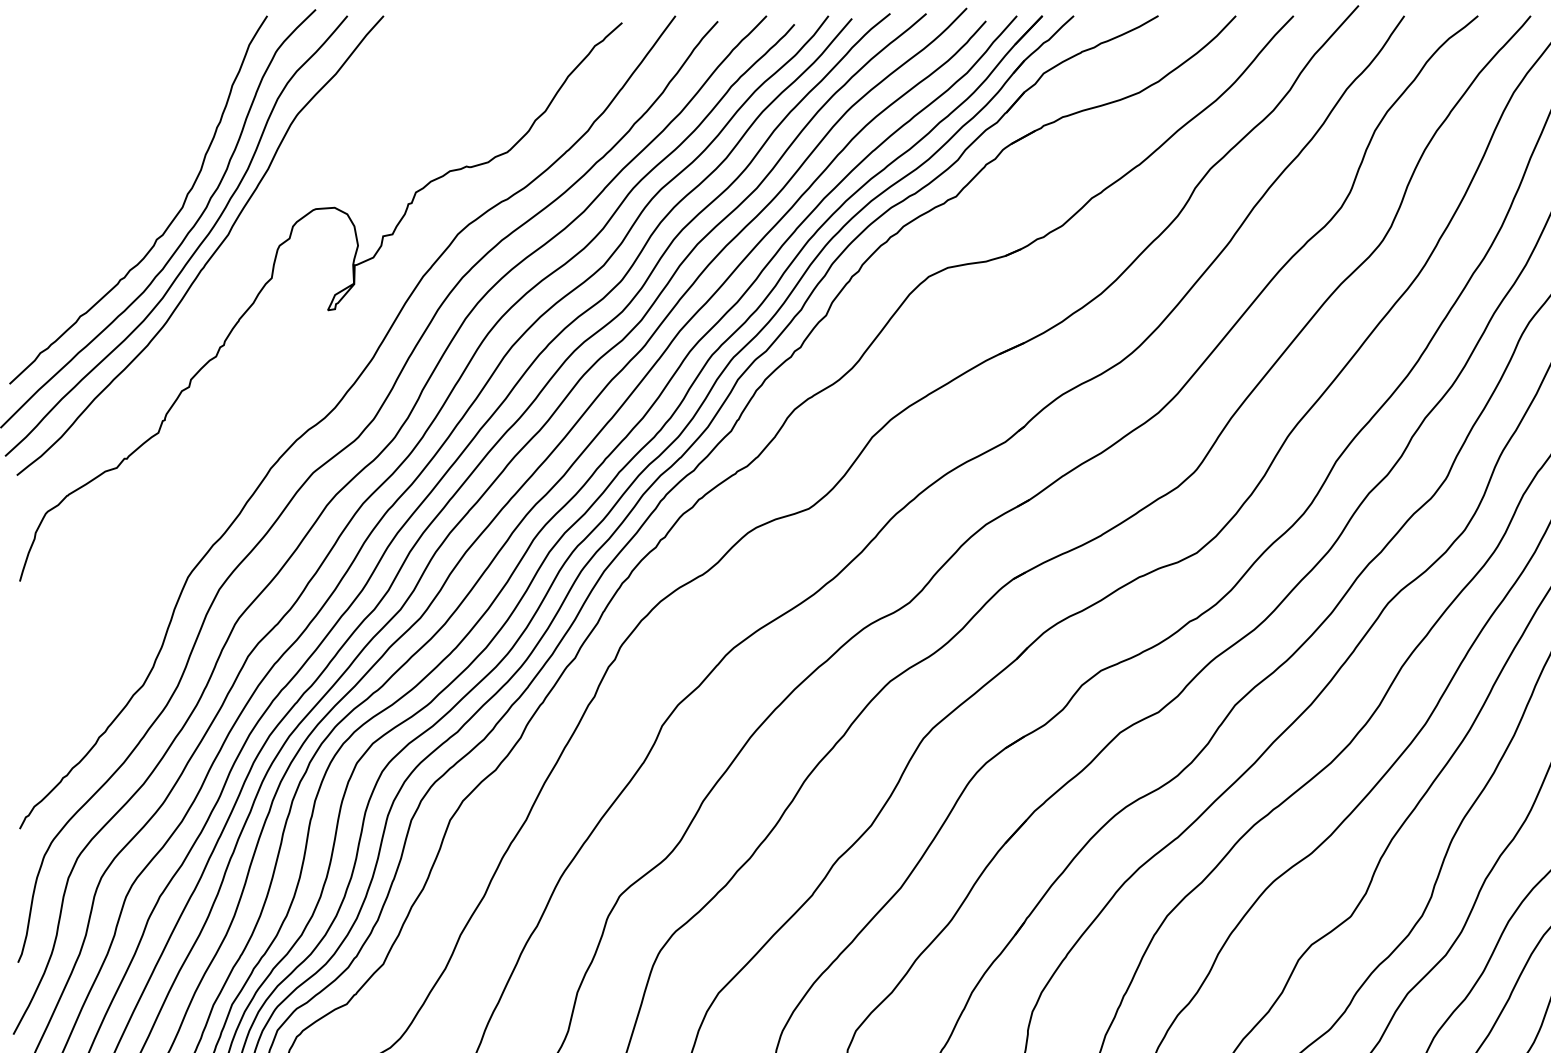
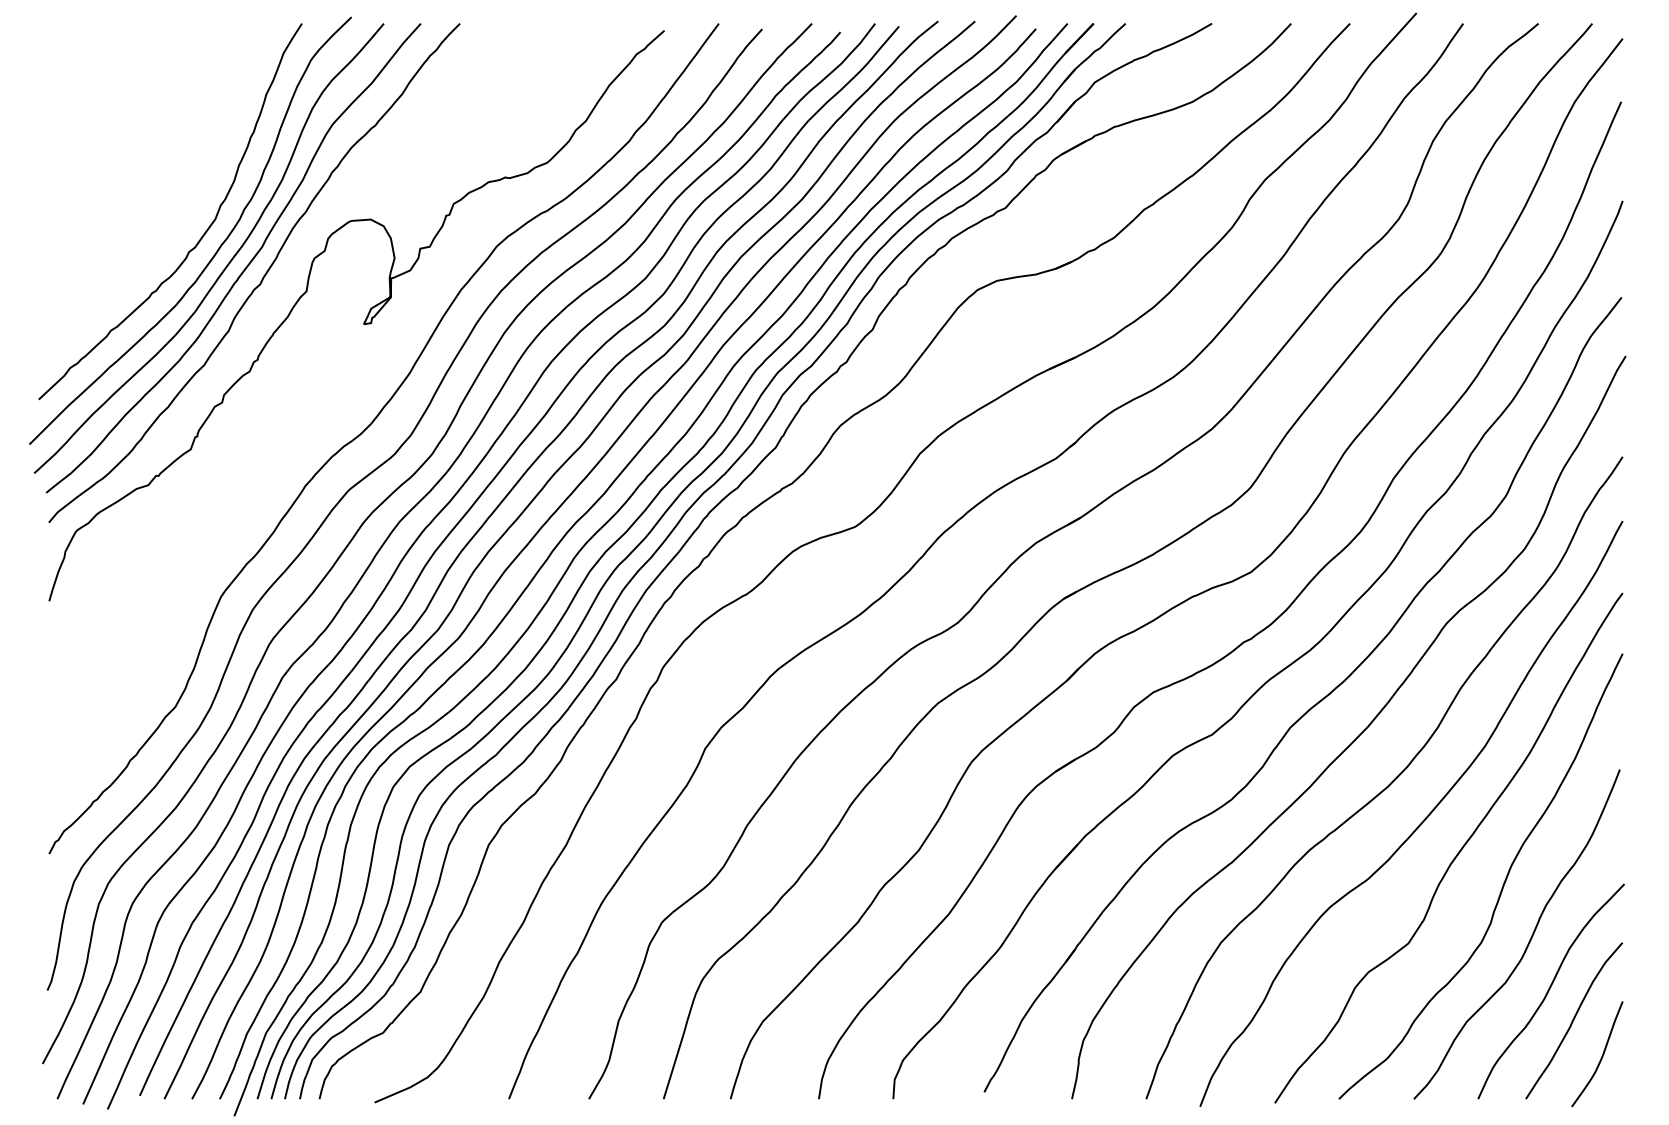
curve: (228, 264) -> (262, 277), added

